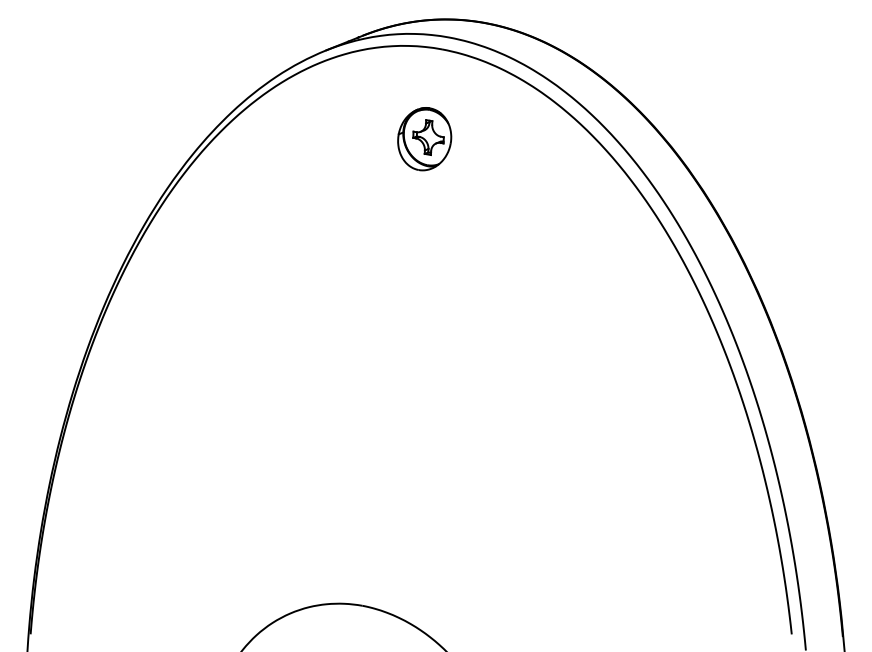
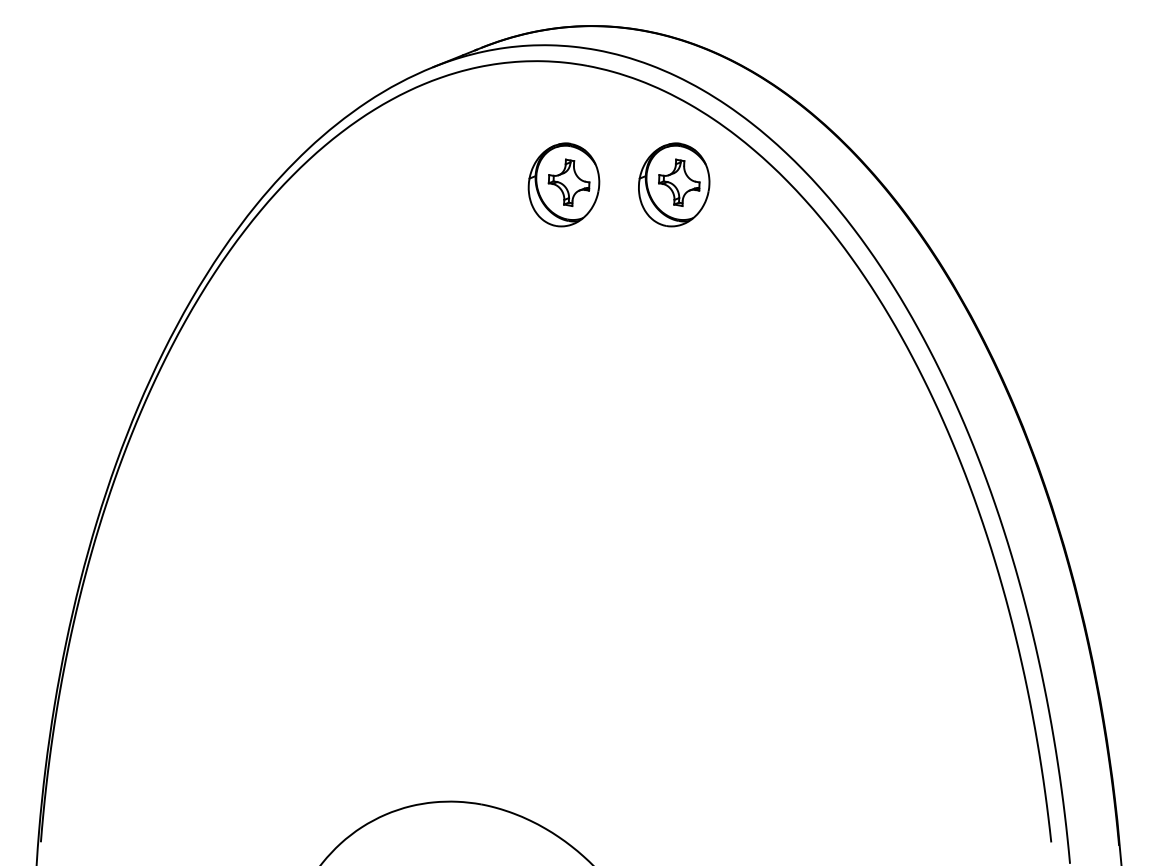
part: (507, 139) -> (673, 185), added

